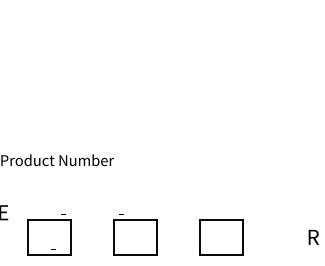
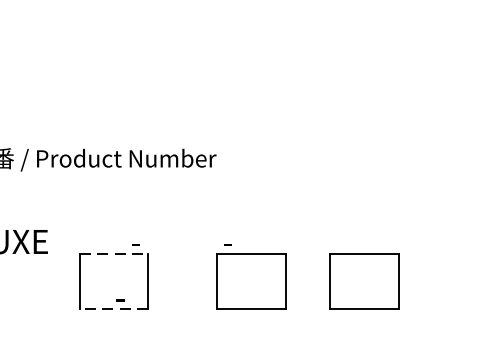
line: (49, 220) -> (113, 254), solid -> dashed
part: (221, 237) -> (363, 281), moved
line: (49, 254) -> (113, 308), solid -> dashed

